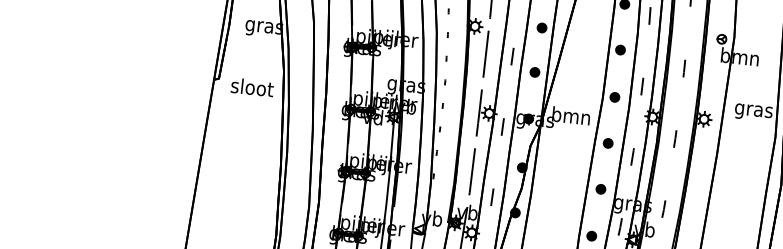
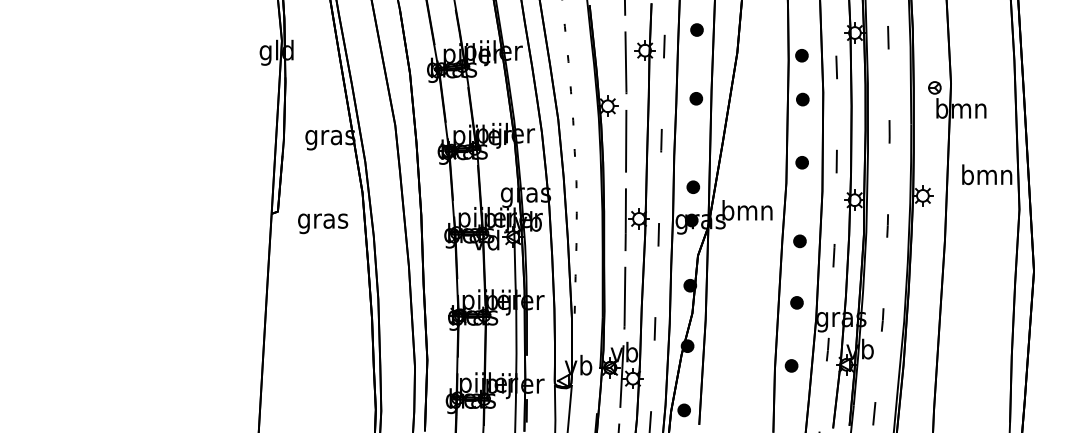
part: (620, 49) -> (802, 99), moved
part: (535, 71) -> (693, 186), moved
text: (252, 89) -> (323, 221), sloot -> gras
part: (614, 97) -> (801, 162), moved
text: (754, 110) -> (987, 177), gras -> bmn

